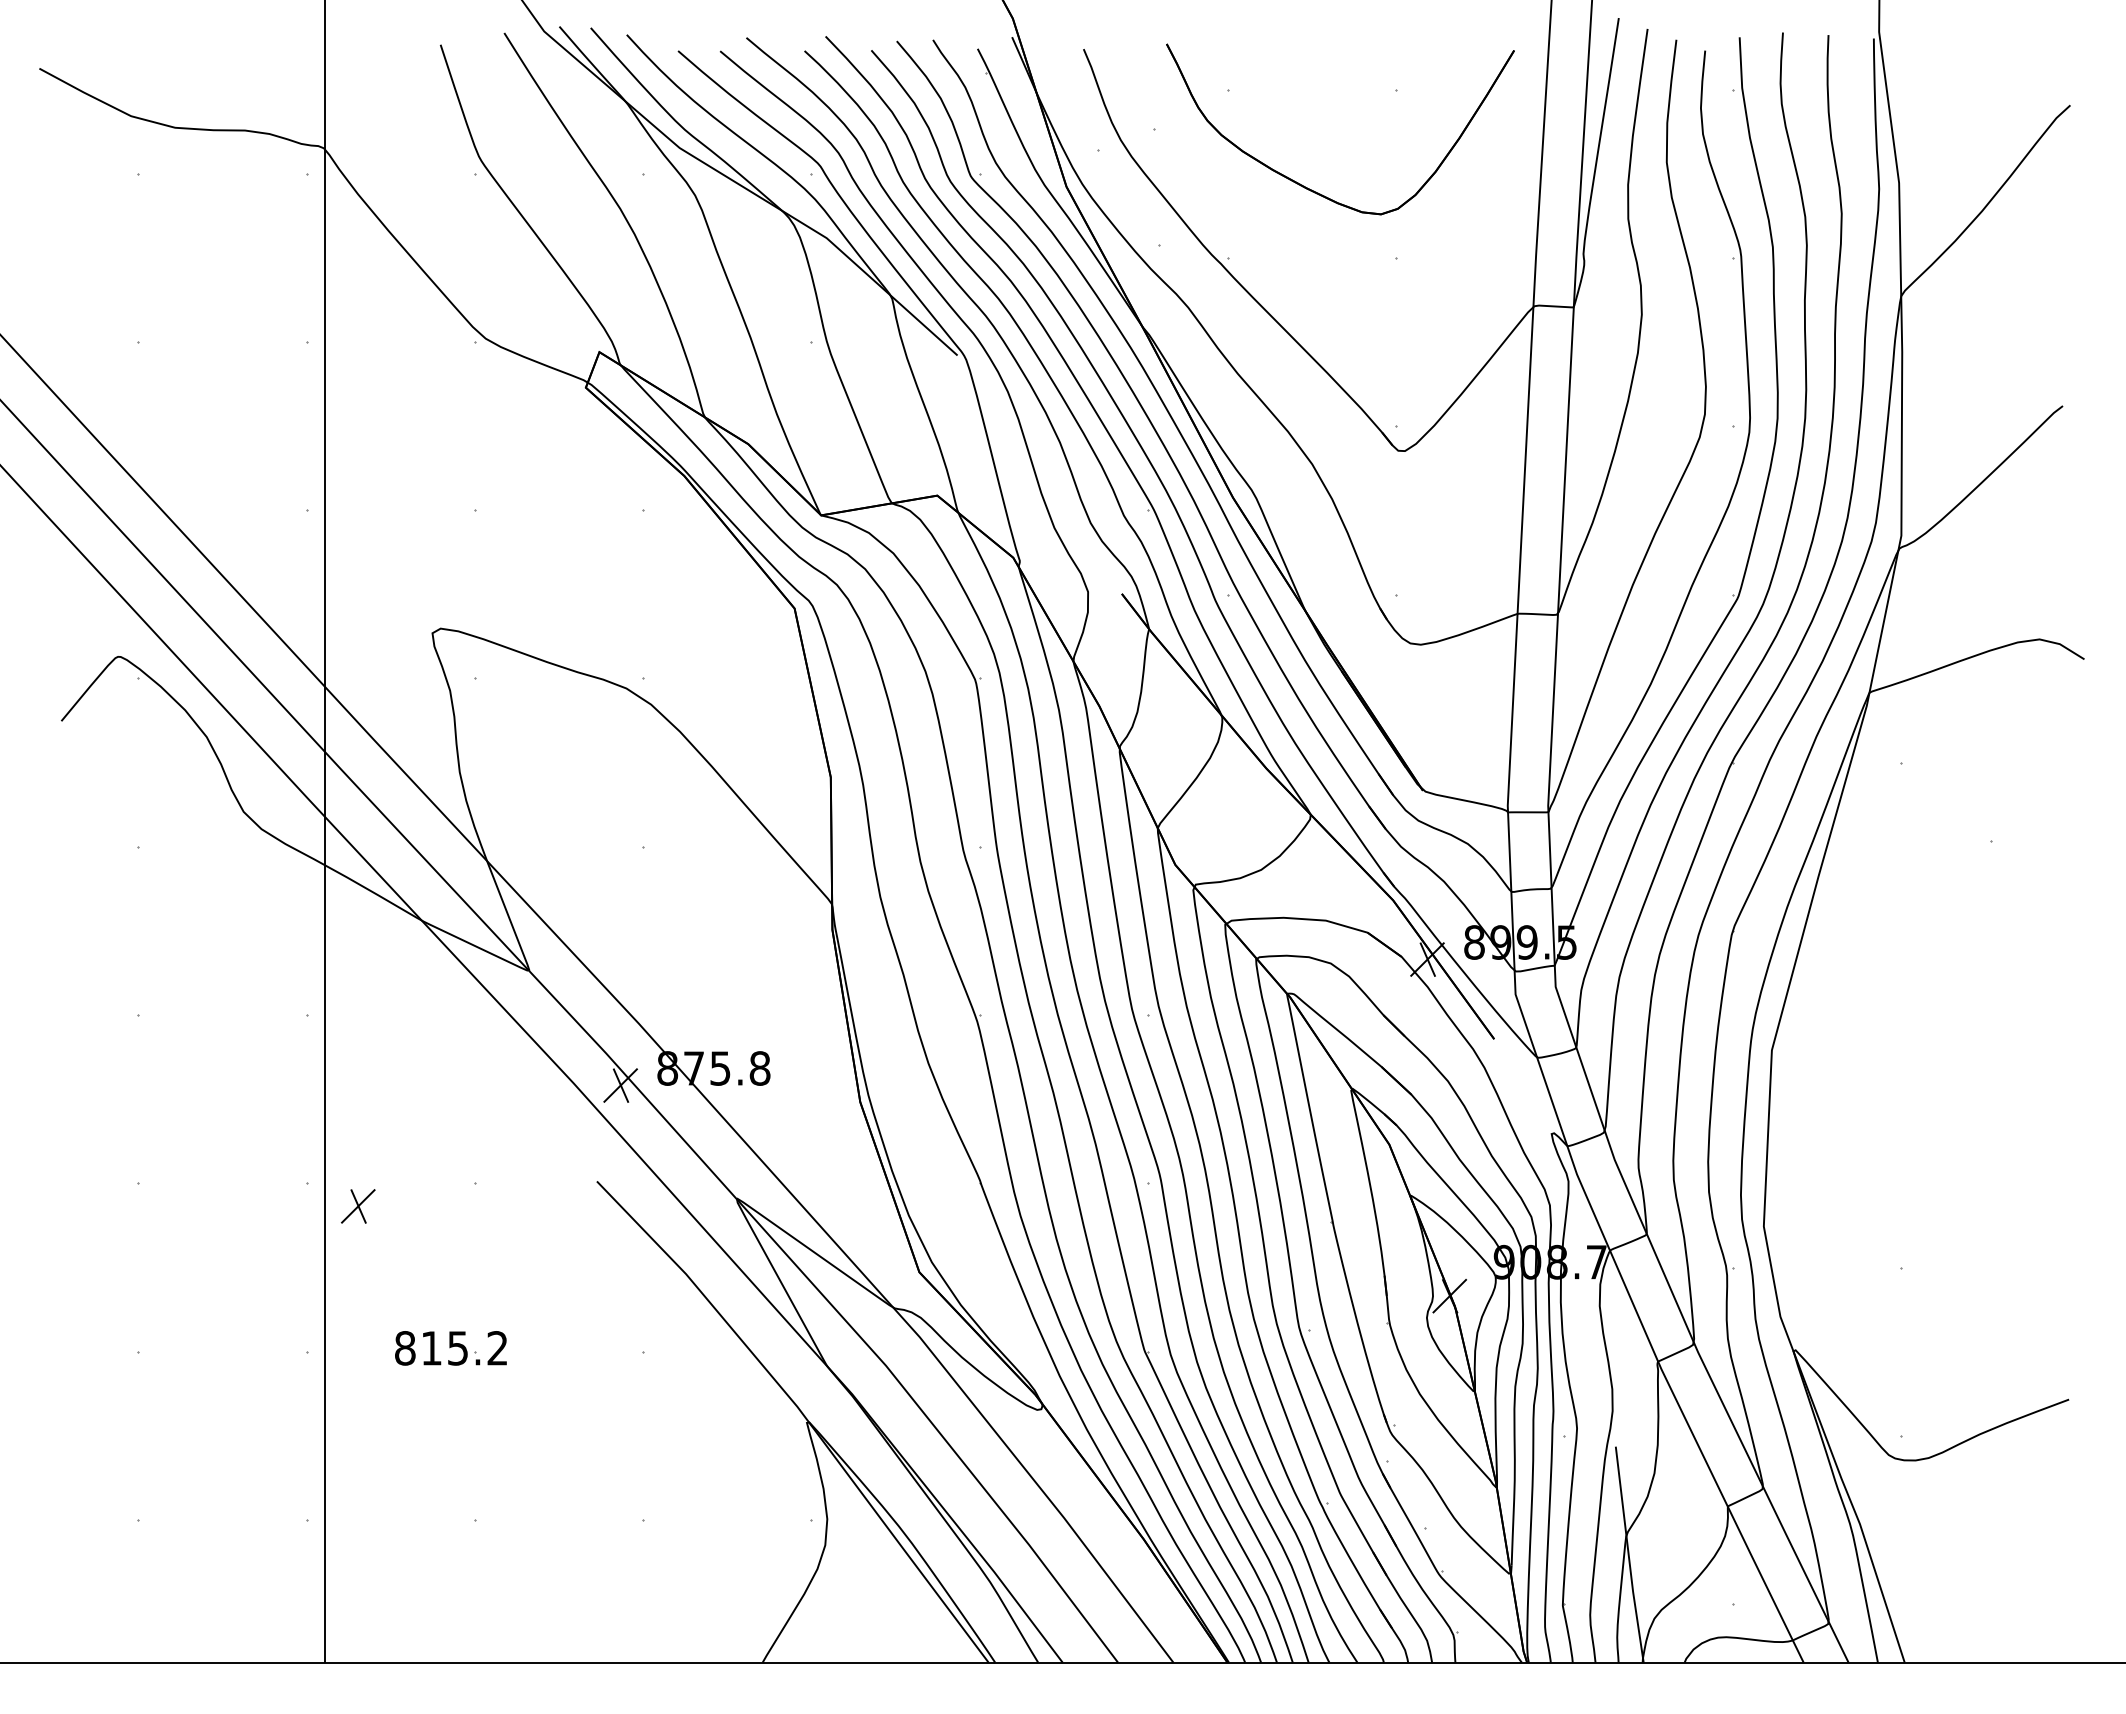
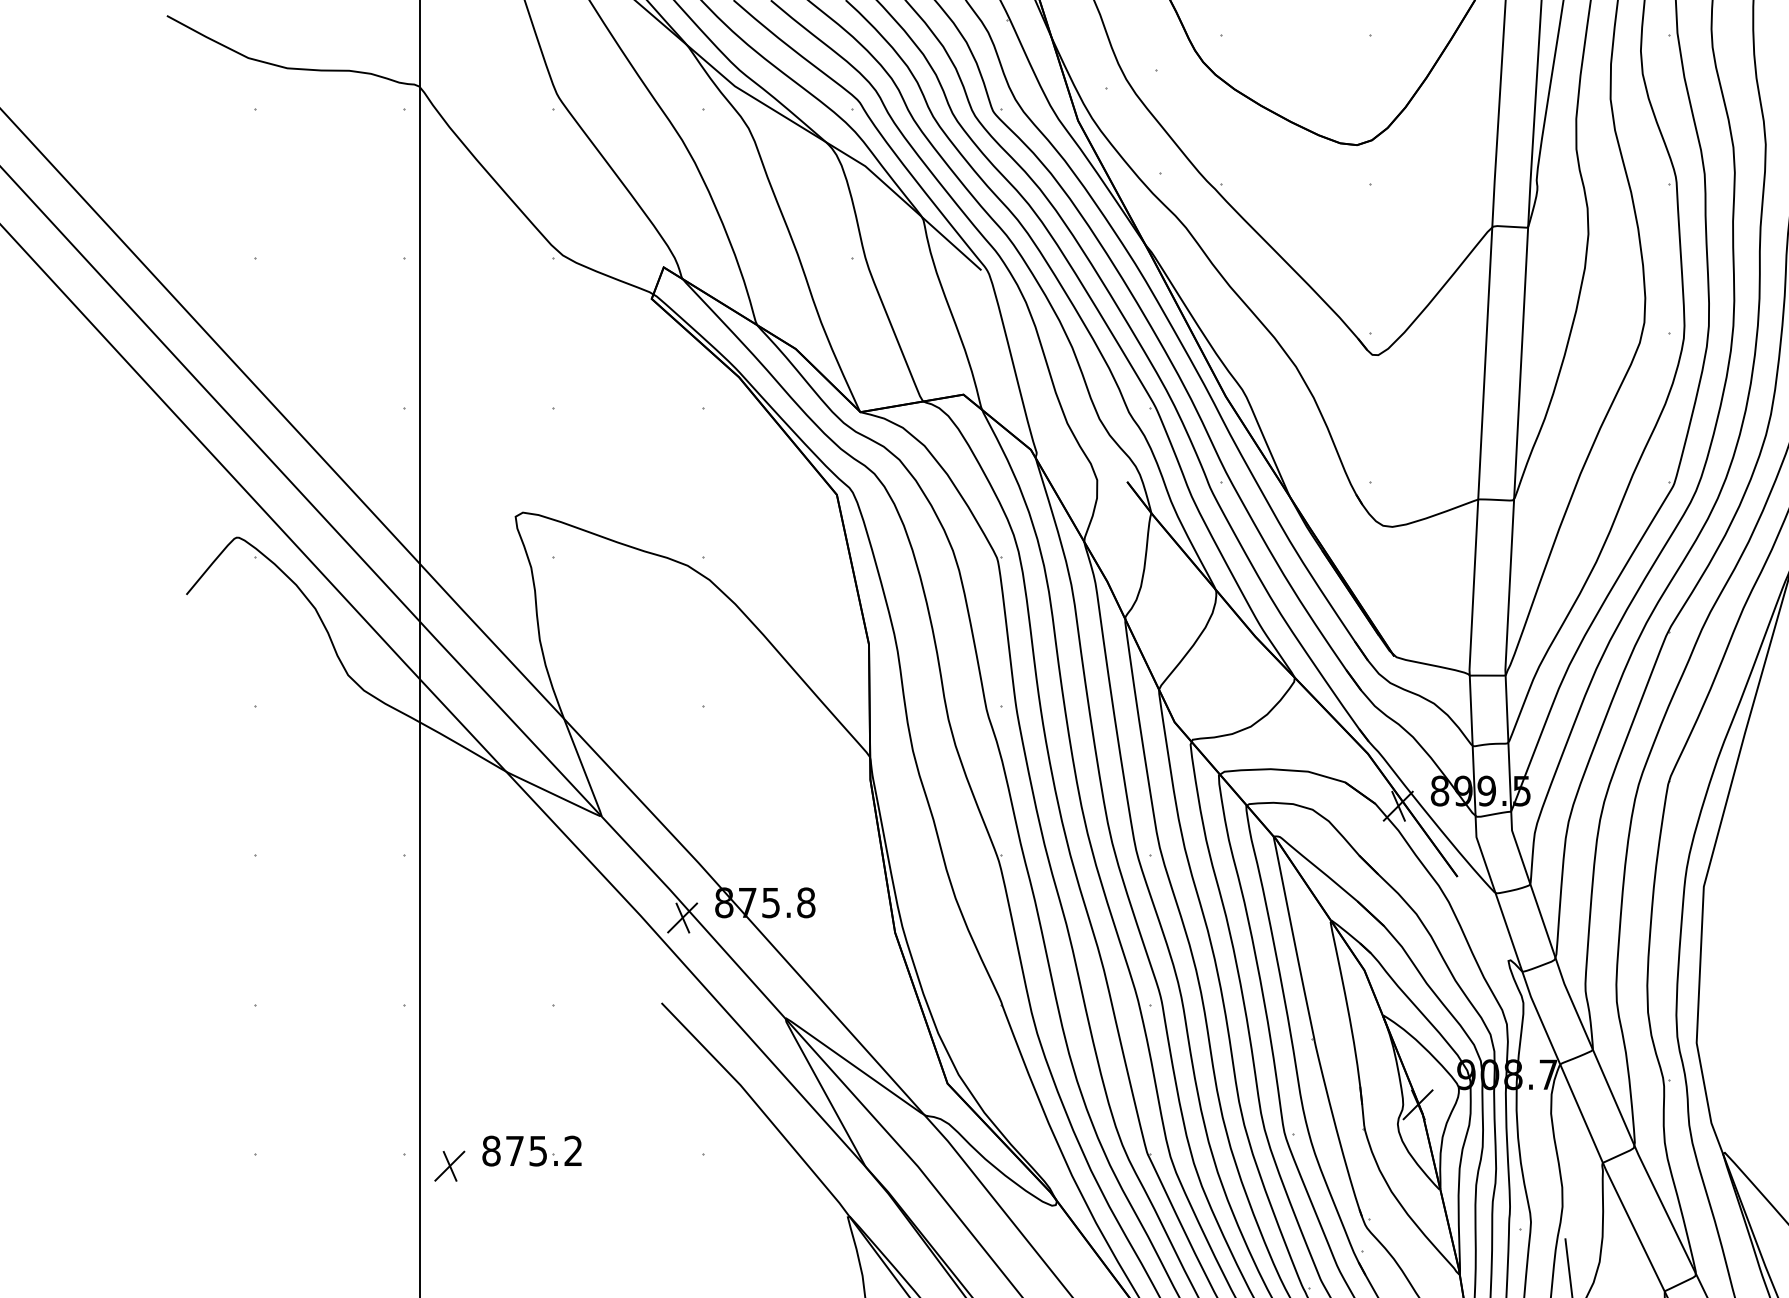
part: (358, 1206) -> (450, 1166), moved
text: (431, 1348) -> (514, 1151), 815.2 -> 875.2

